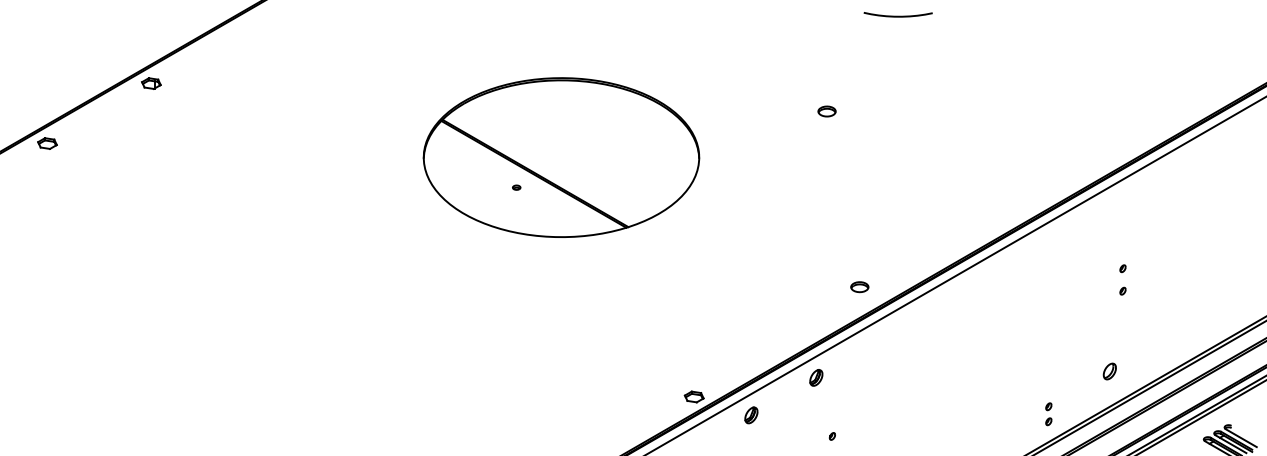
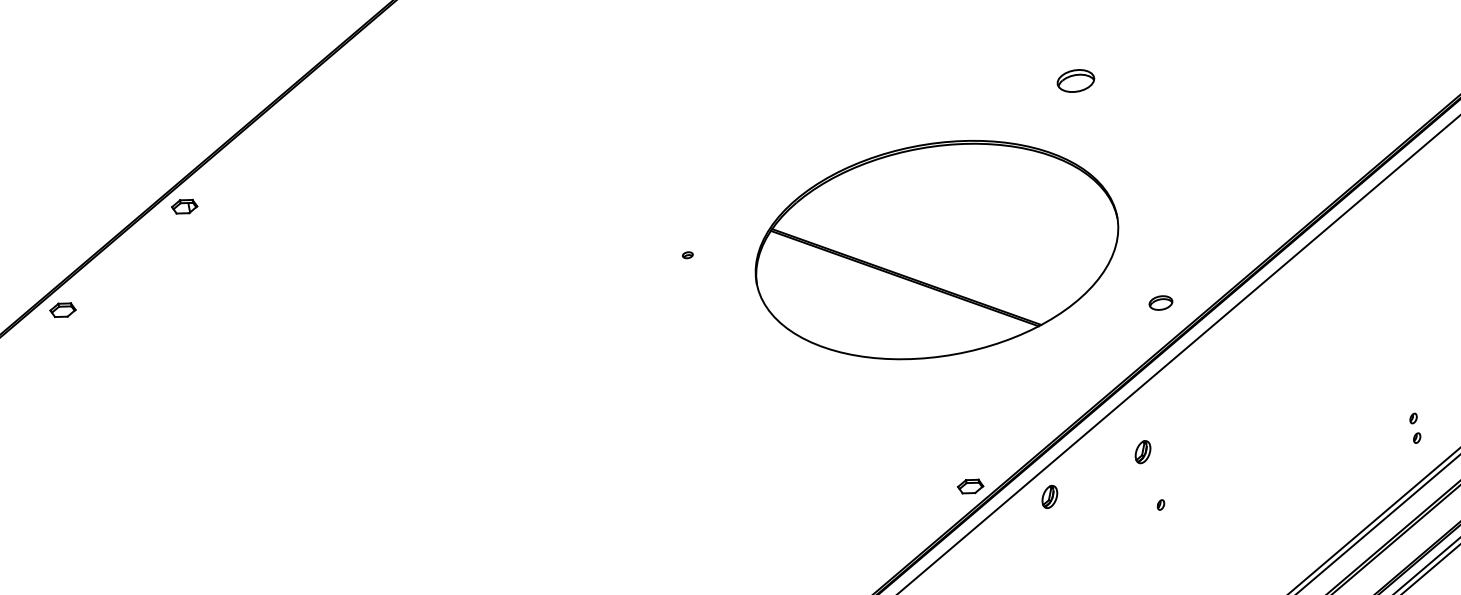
part: (826, 111) -> (1075, 81), size x1.6
part: (561, 157) -> (936, 249), moved
part: (816, 377) -> (1143, 451), moved
part: (1048, 414) -> (1414, 428), moved

